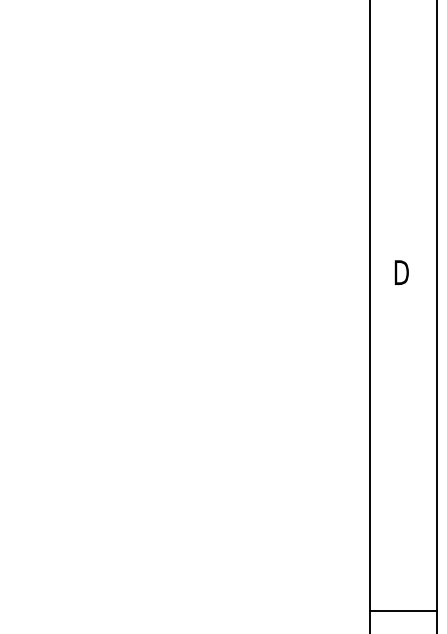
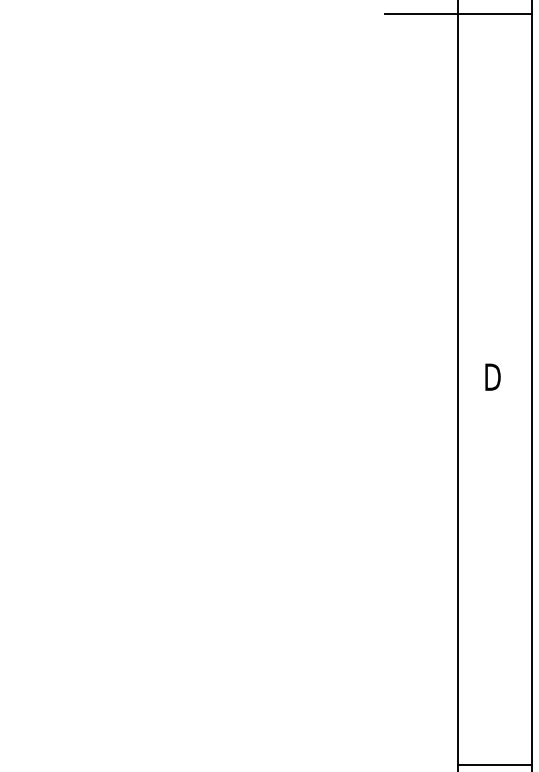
line: (403, 611) -> (494, 765), moved

